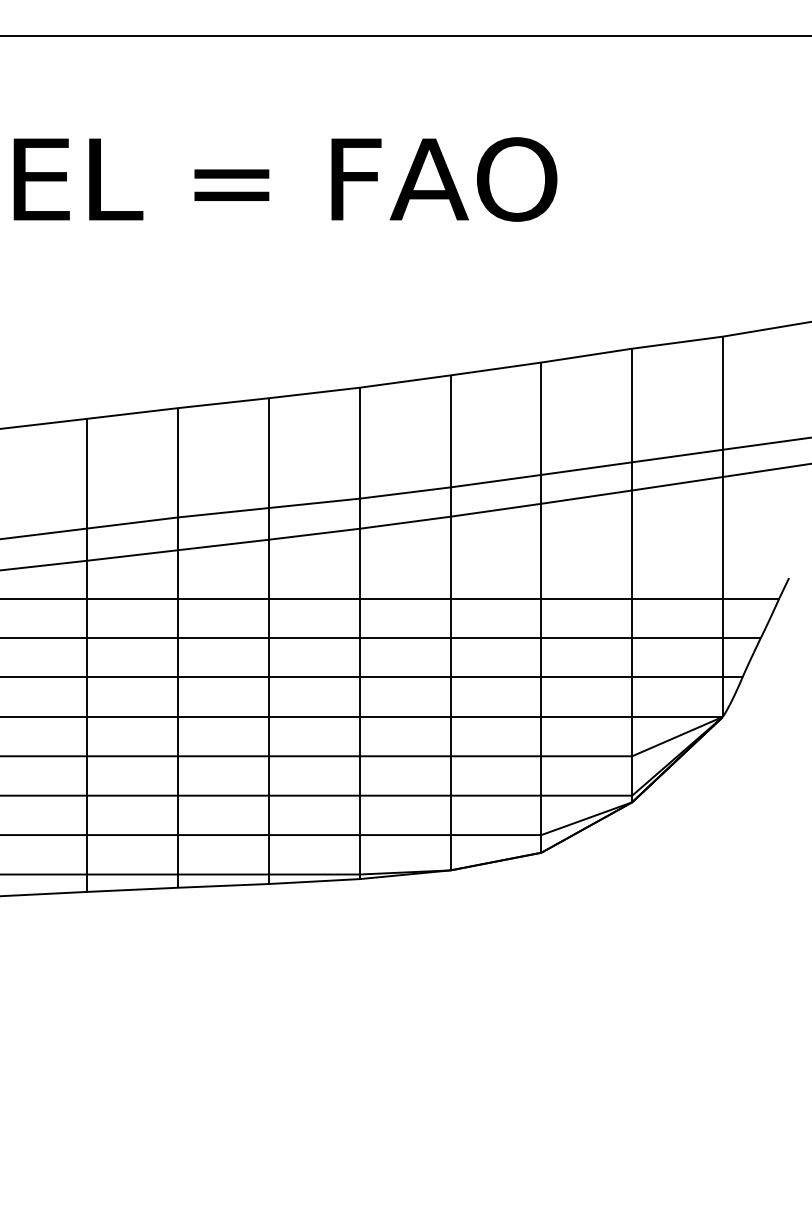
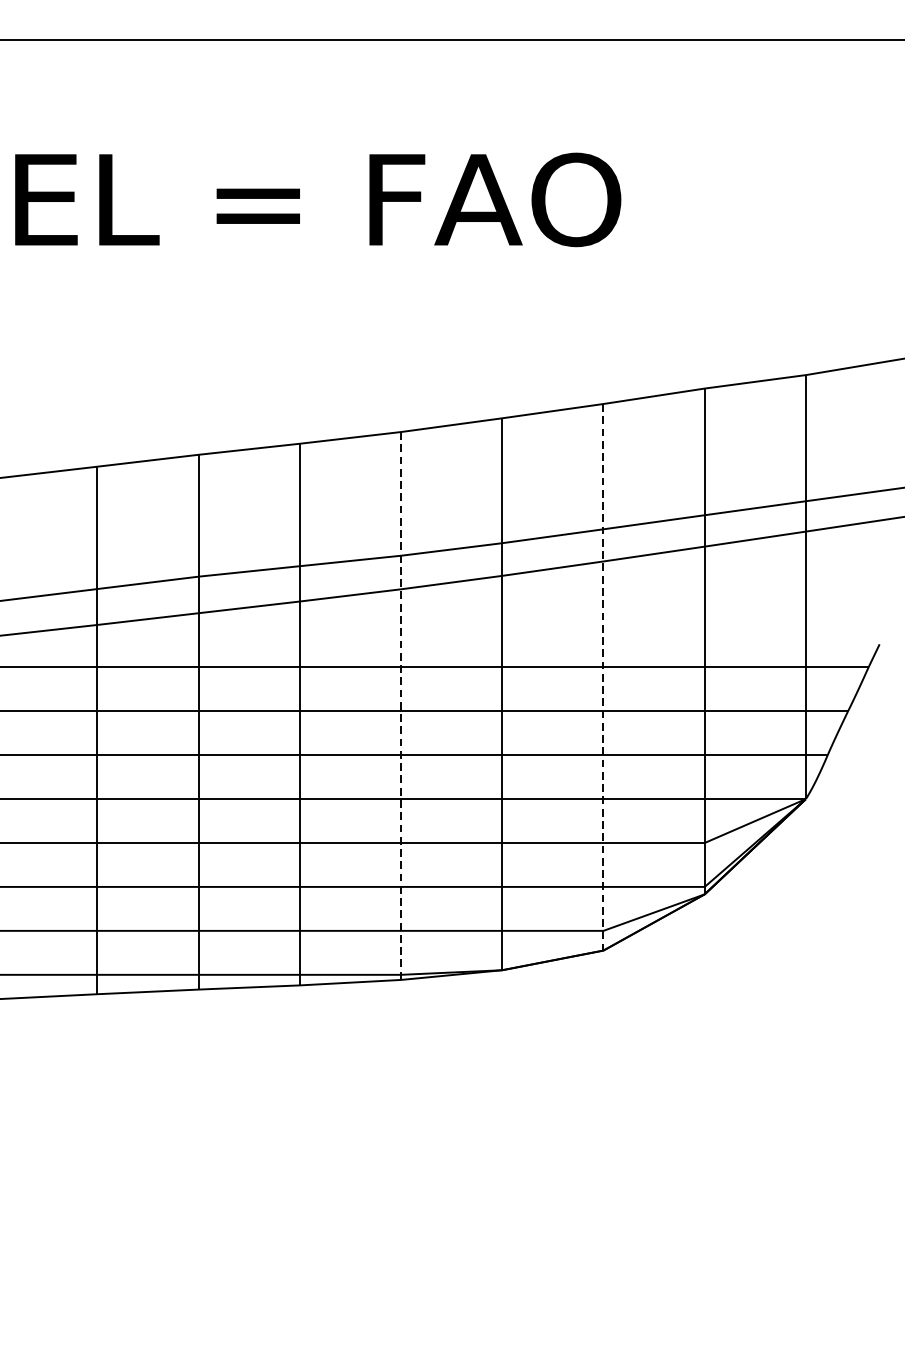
line: (541, 608) -> (603, 678), solid -> dashed
line: (359, 633) -> (400, 706), solid -> dashed

